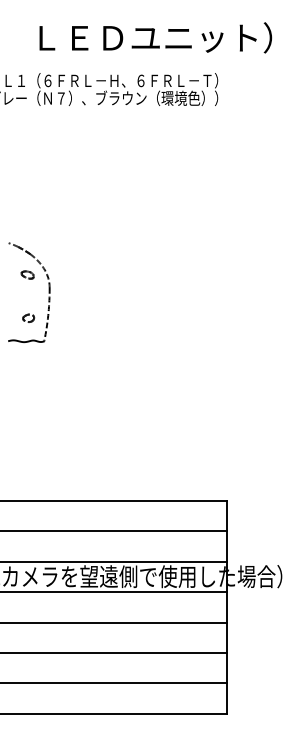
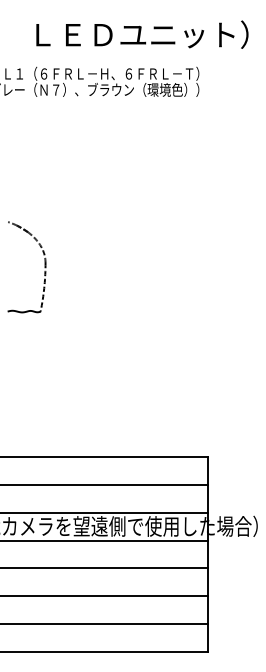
part: (27, 274) -> (25, 250), removed
part: (28, 317) -> (26, 289), removed

